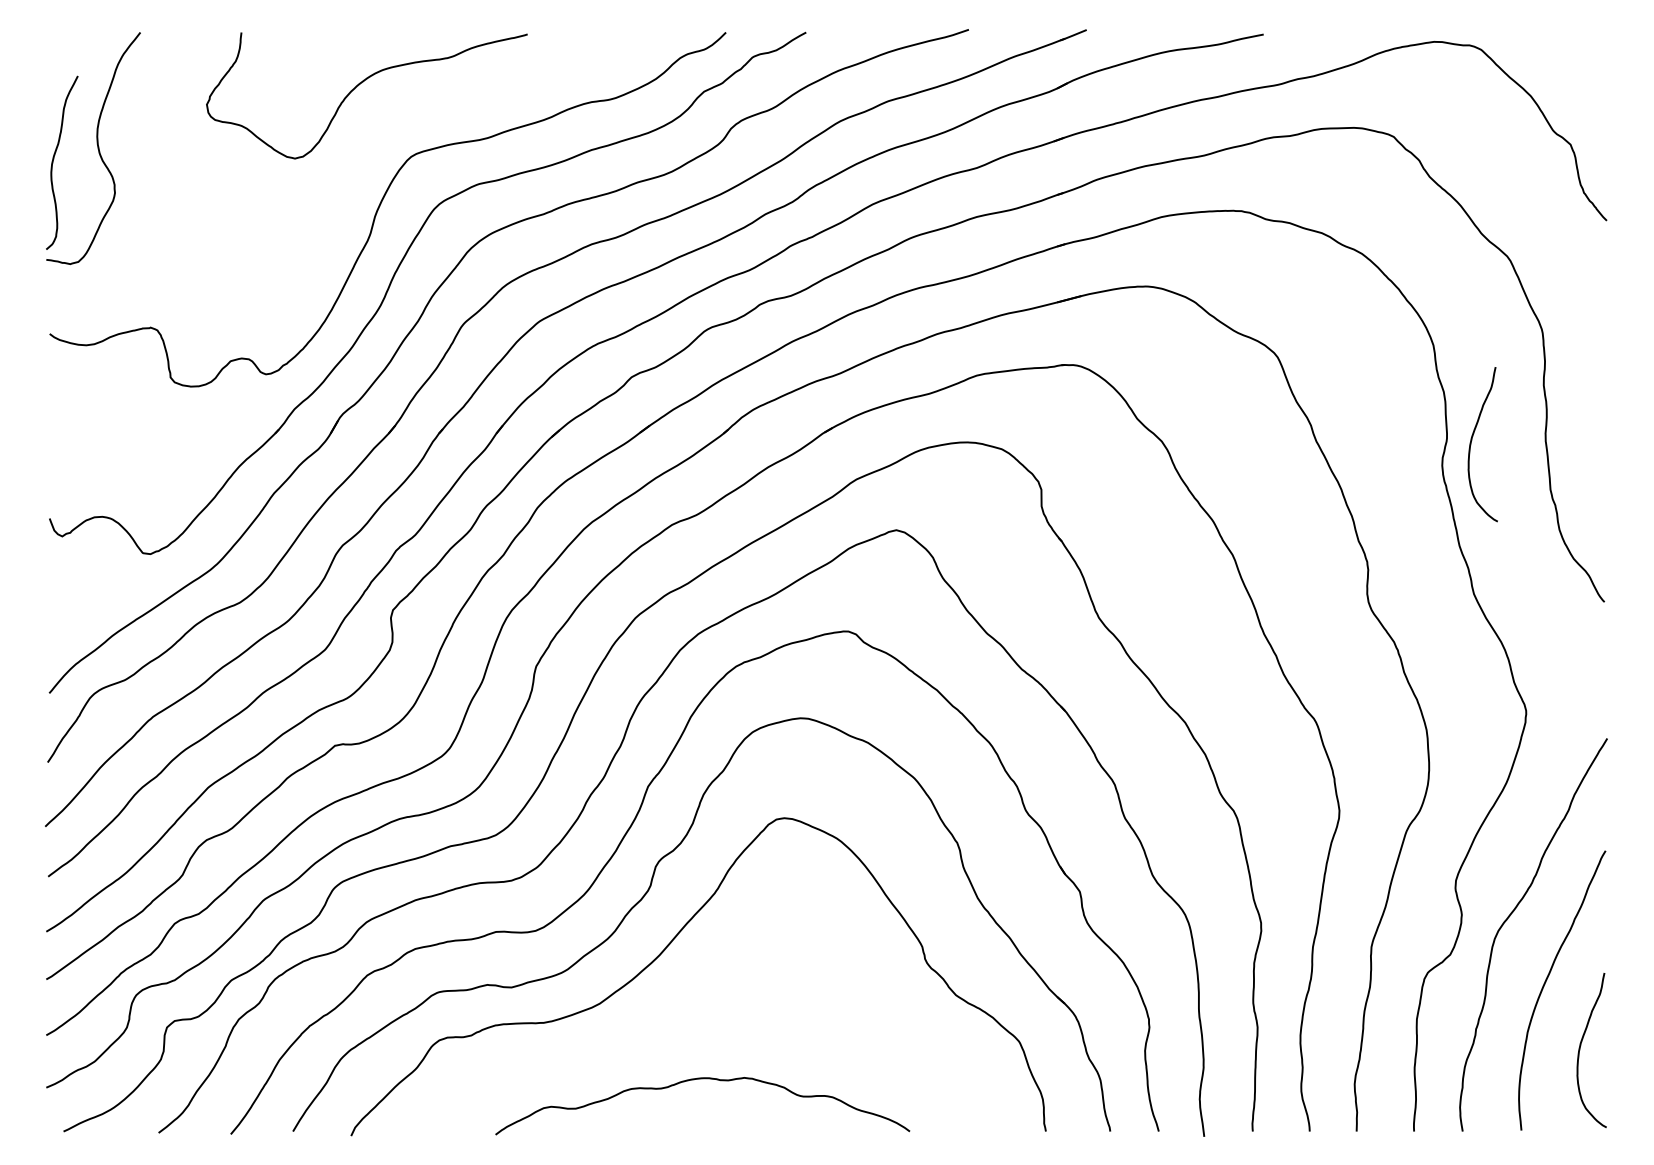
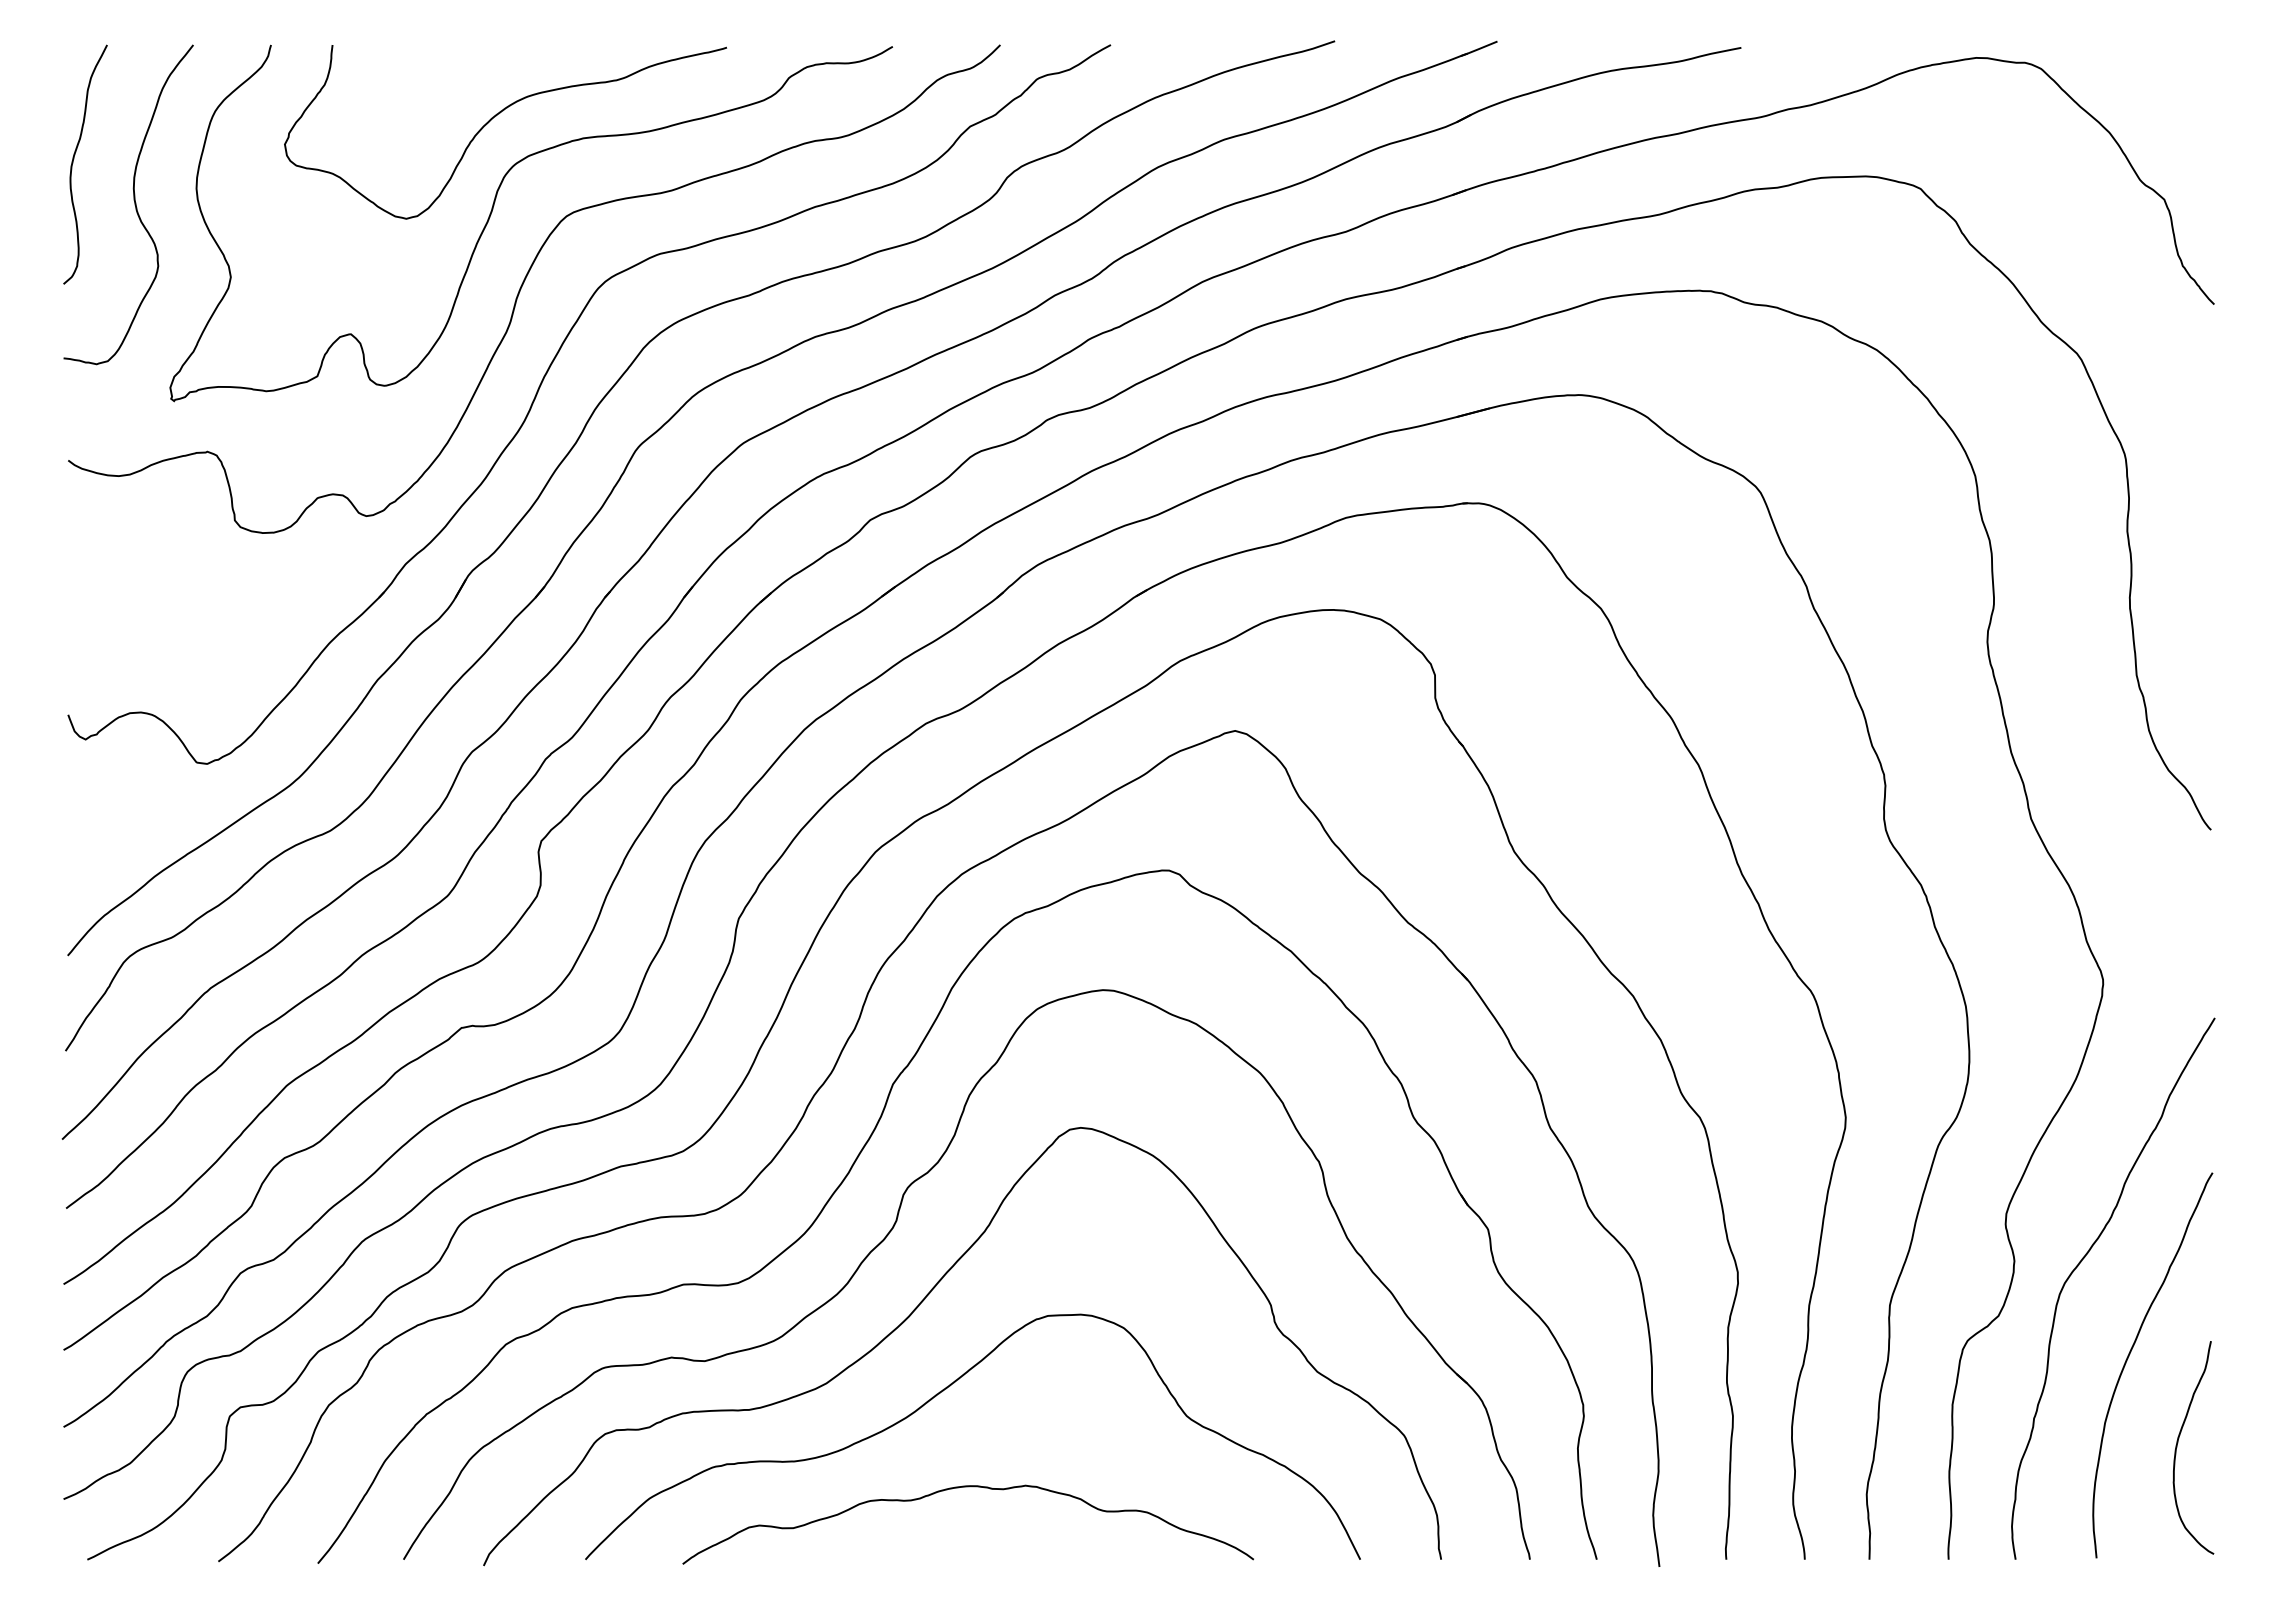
curve: (358, 151) -> (493, 209), added
curve: (53, 162) -> (73, 163), moved
curve: (1472, 441) -> (2028, 608), removed
curve: (681, 1011) -> (939, 1394), added

